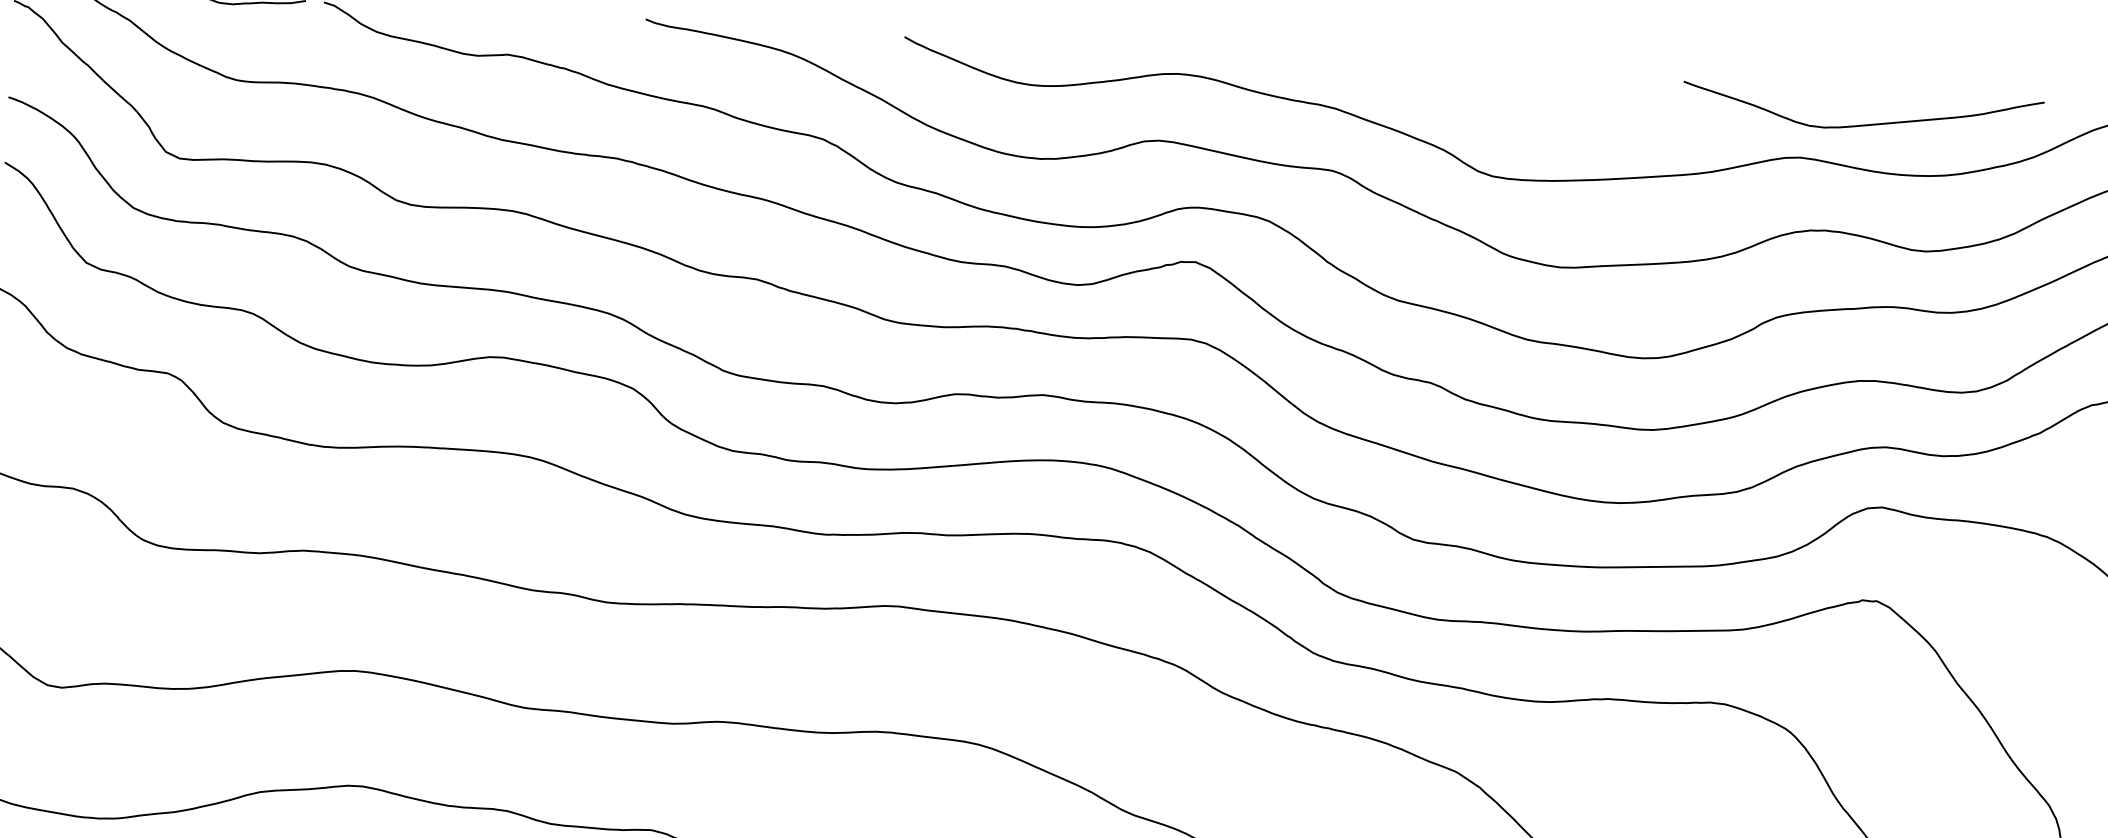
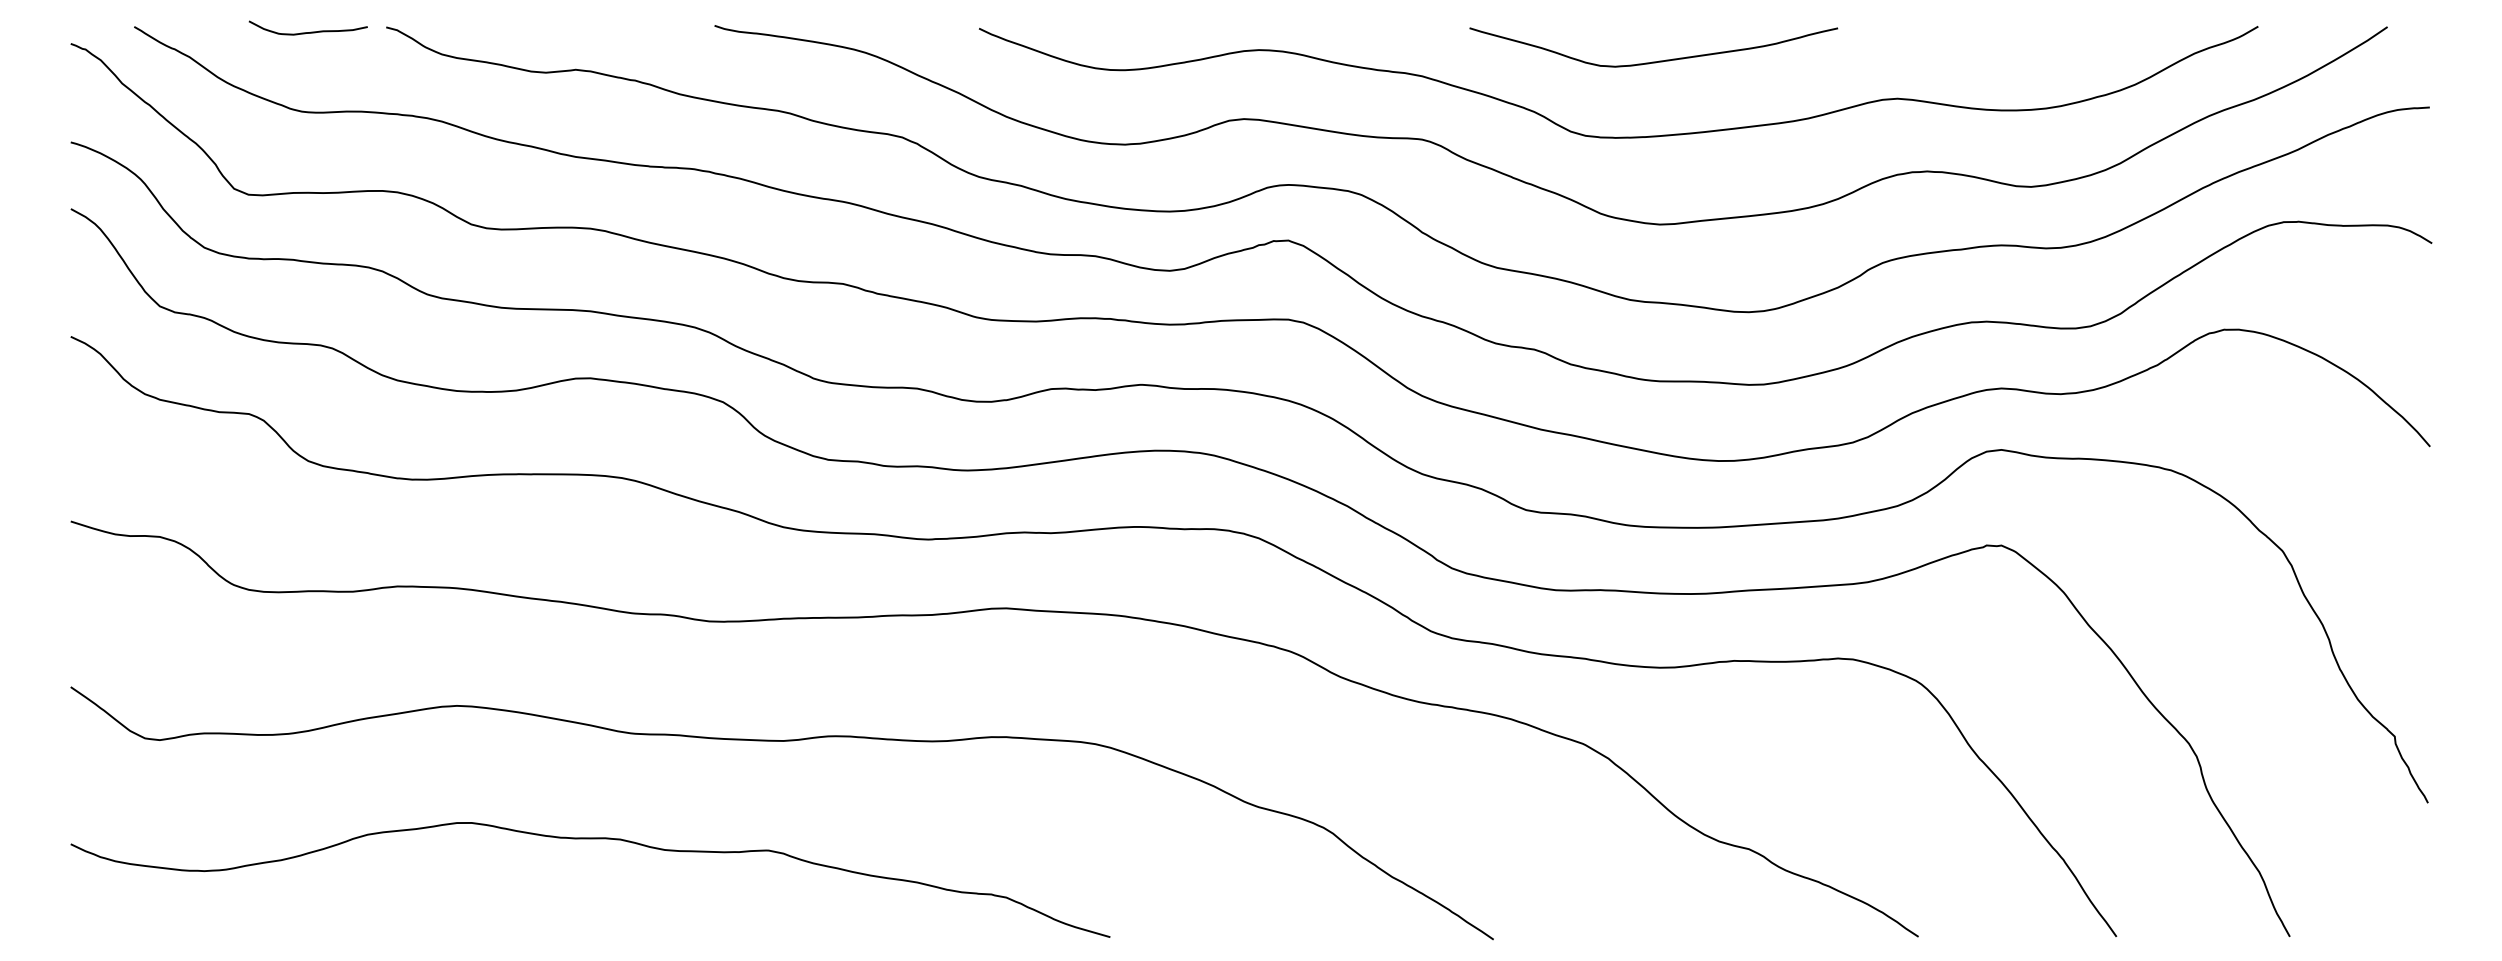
curve: (1862, 124) -> (1653, 61), moved

